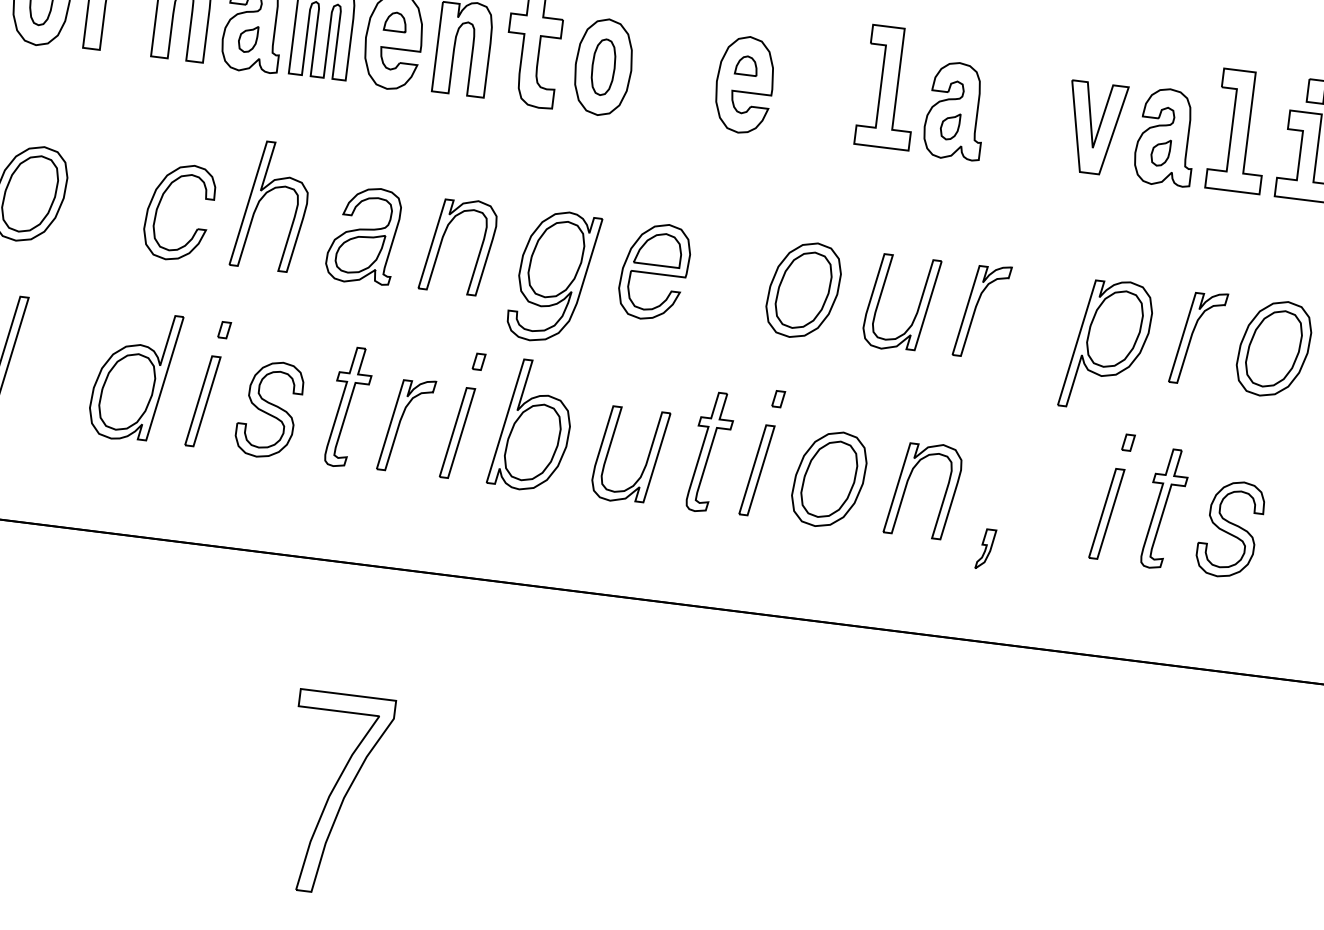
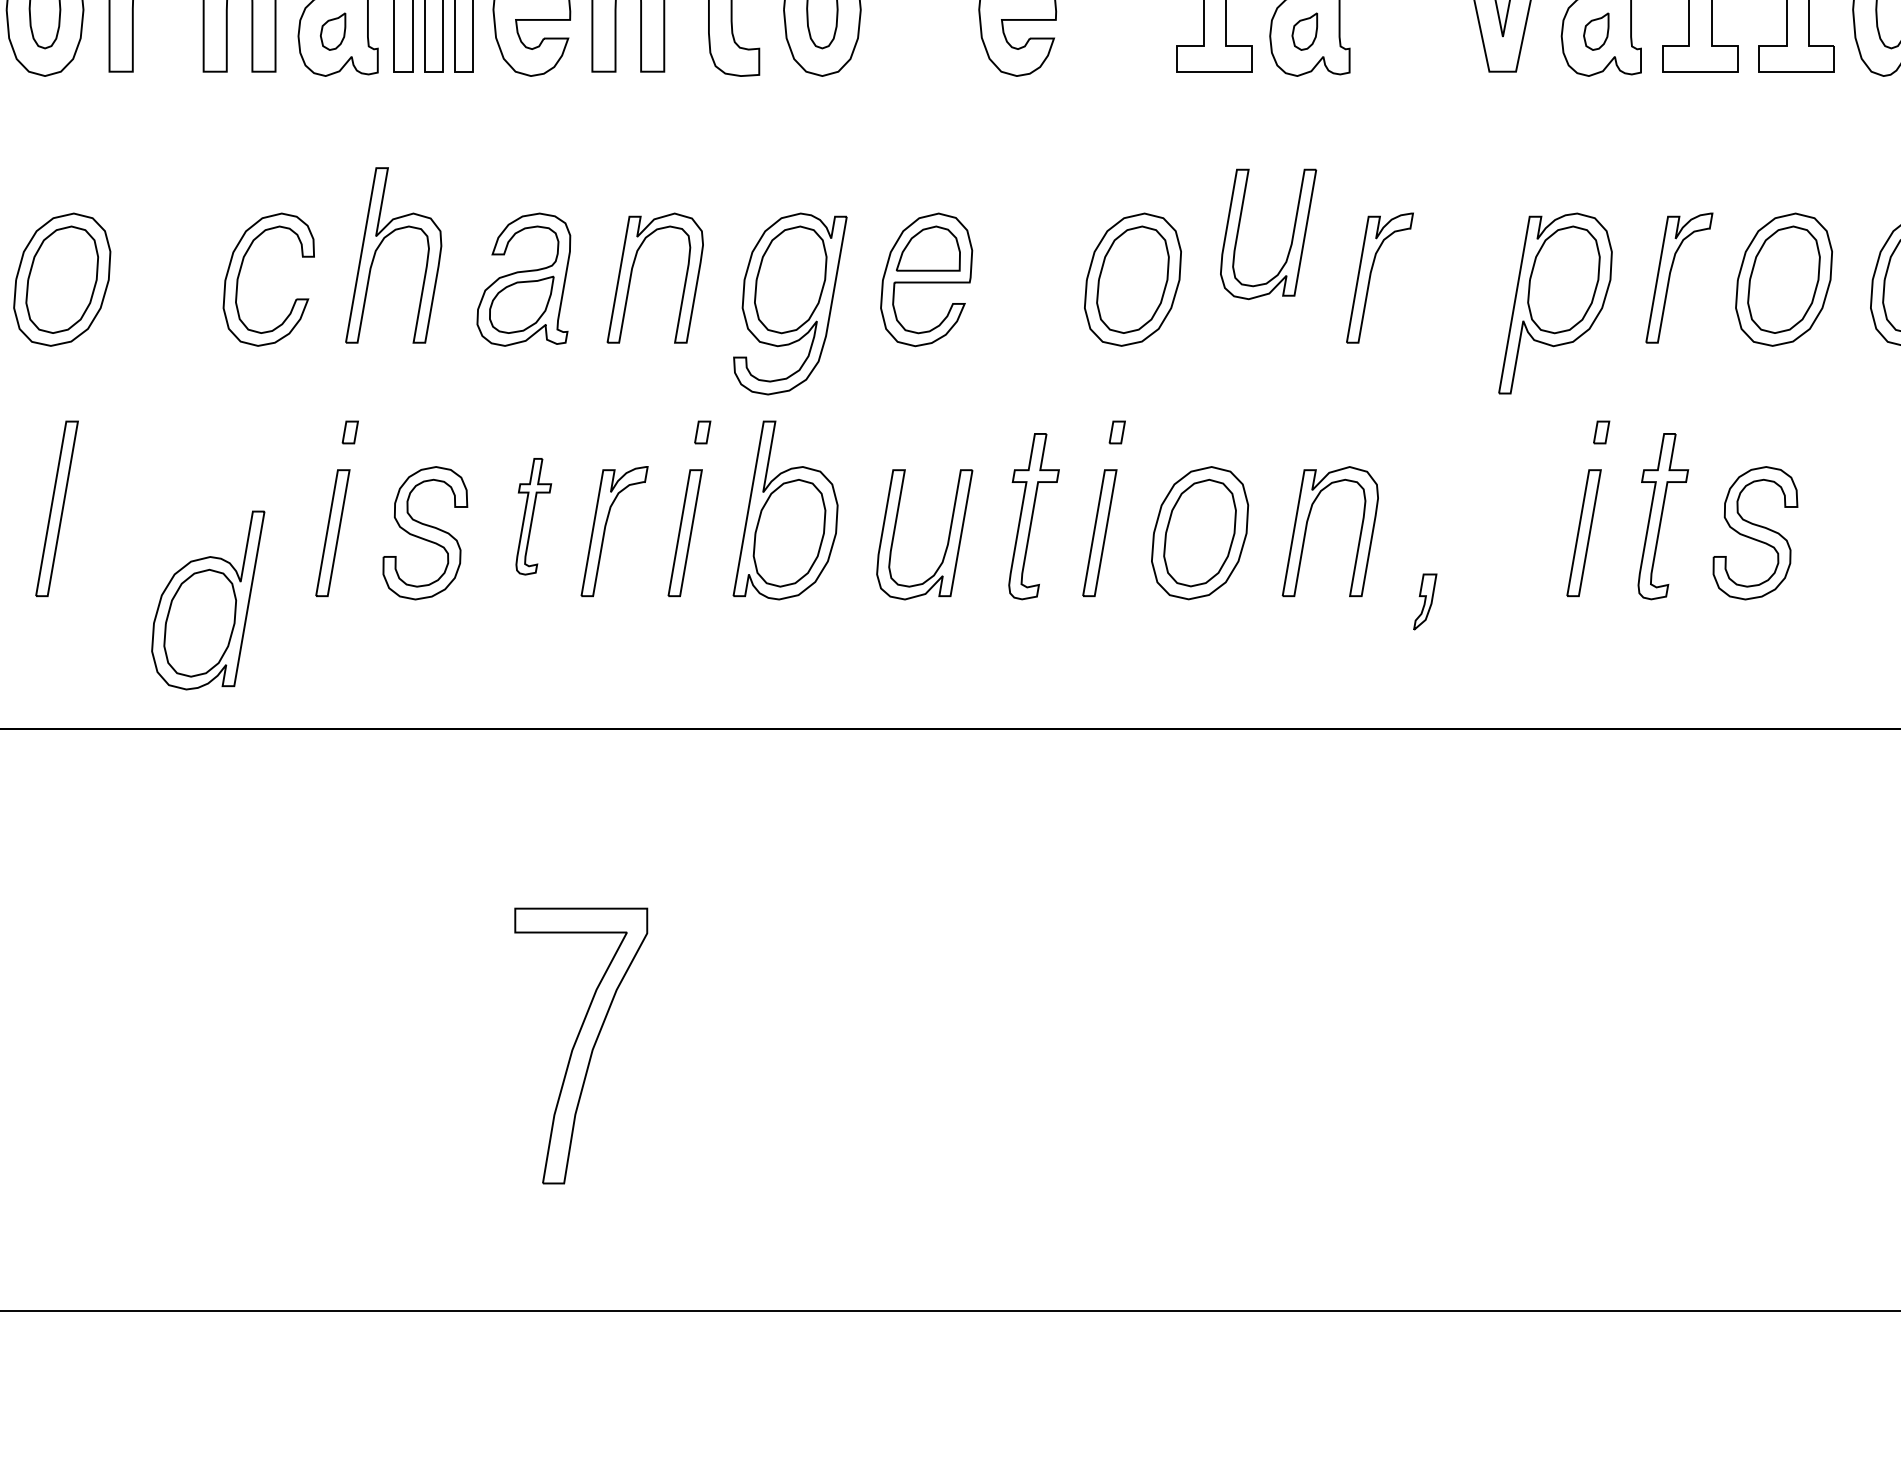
part: (917, 308) -> (1291, 238), moved
part: (135, 376) -> (208, 600), moved
part: (349, 407) -> (533, 516), size x0.7

